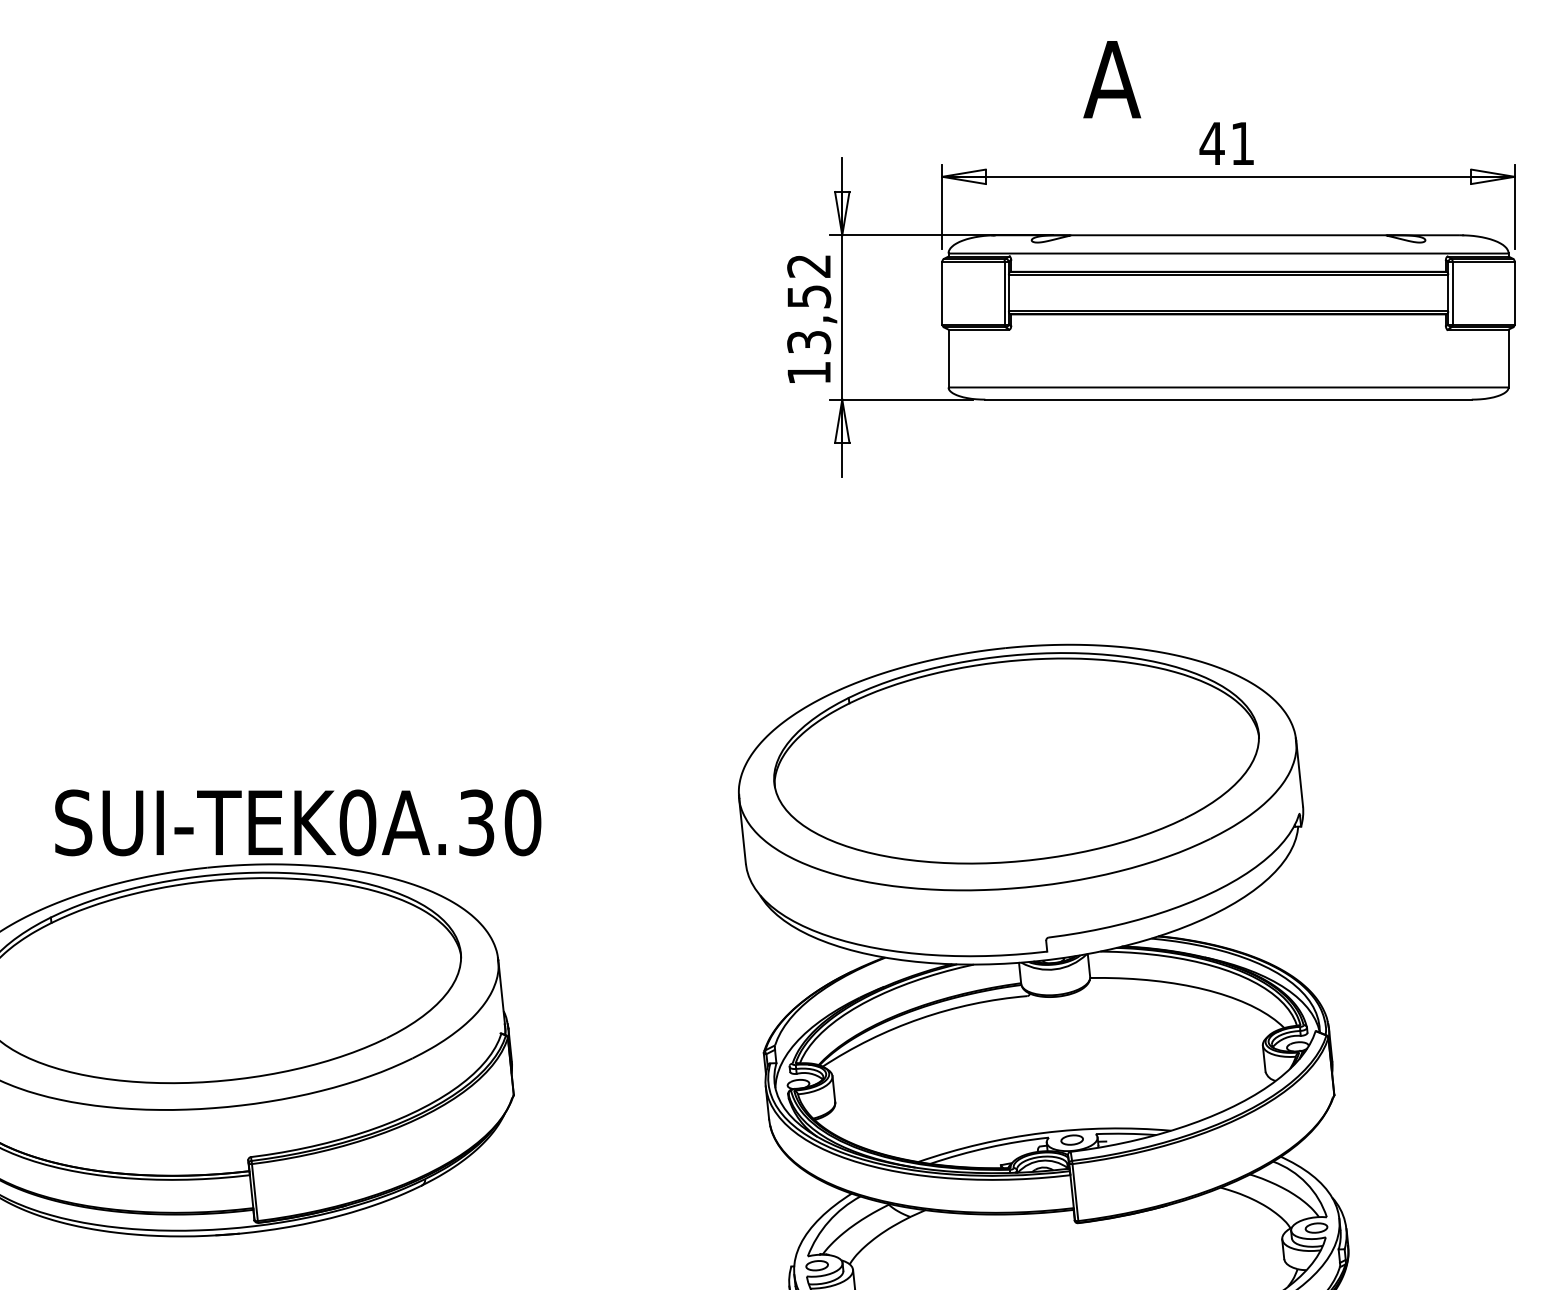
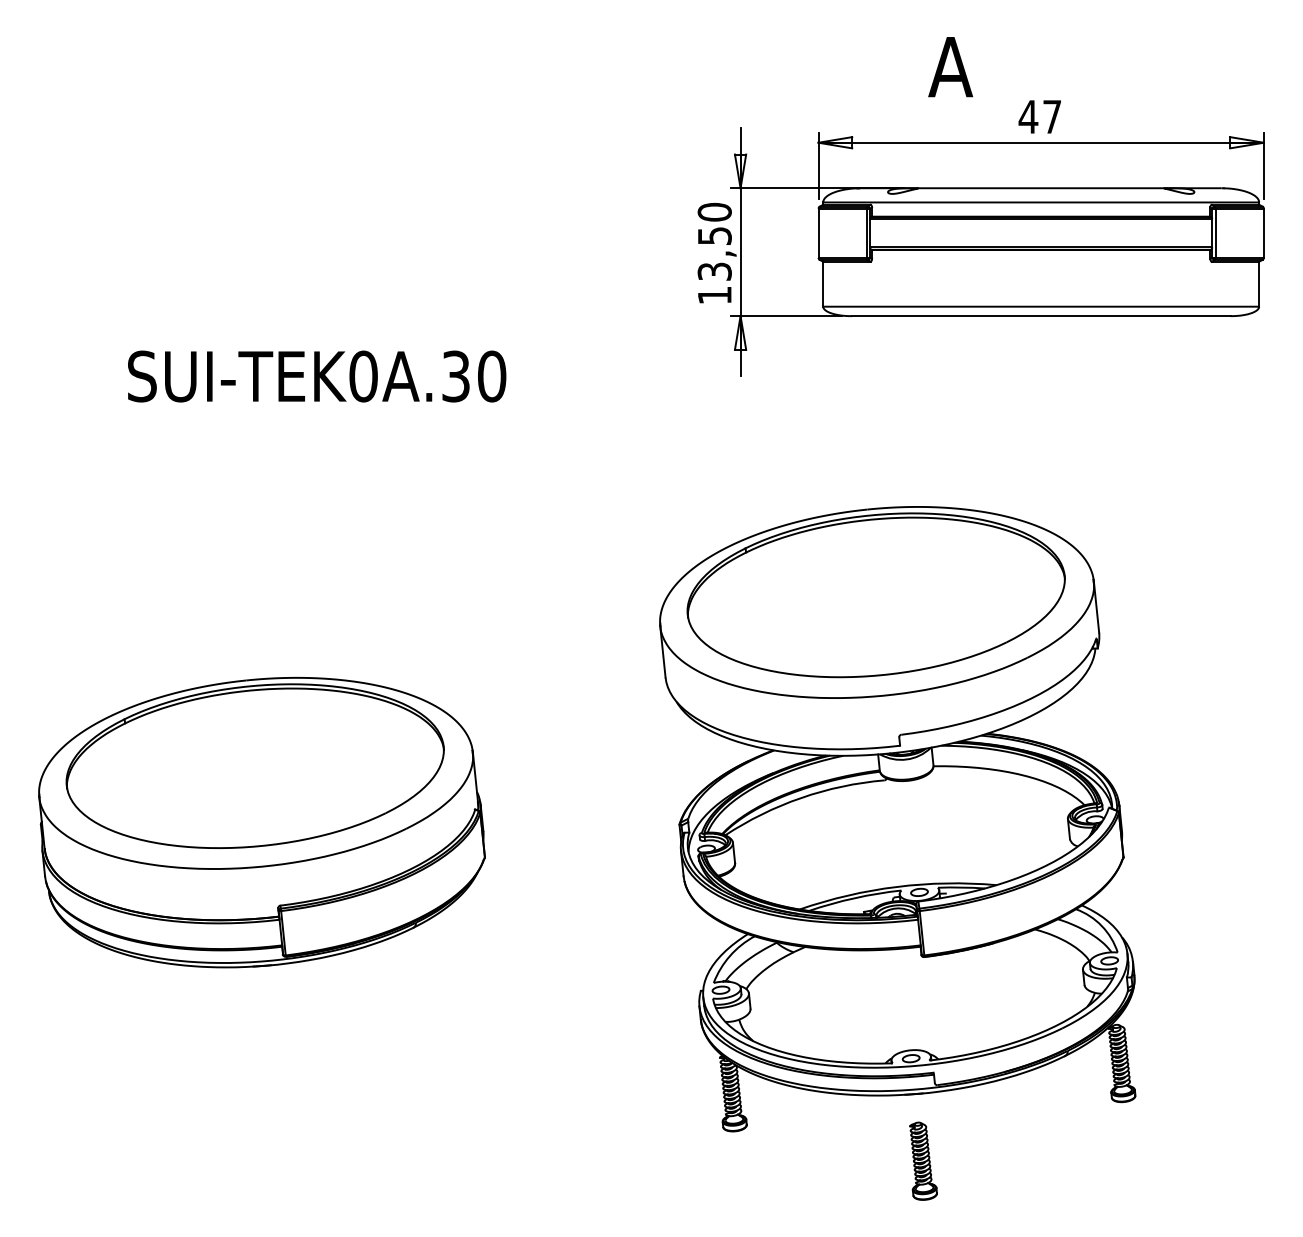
text: (1241, 143) -> (1051, 116), 41 -> 47
text: (808, 265) -> (714, 211), 13,52 -> 13,50
text: (298, 822) -> (317, 376), moved

